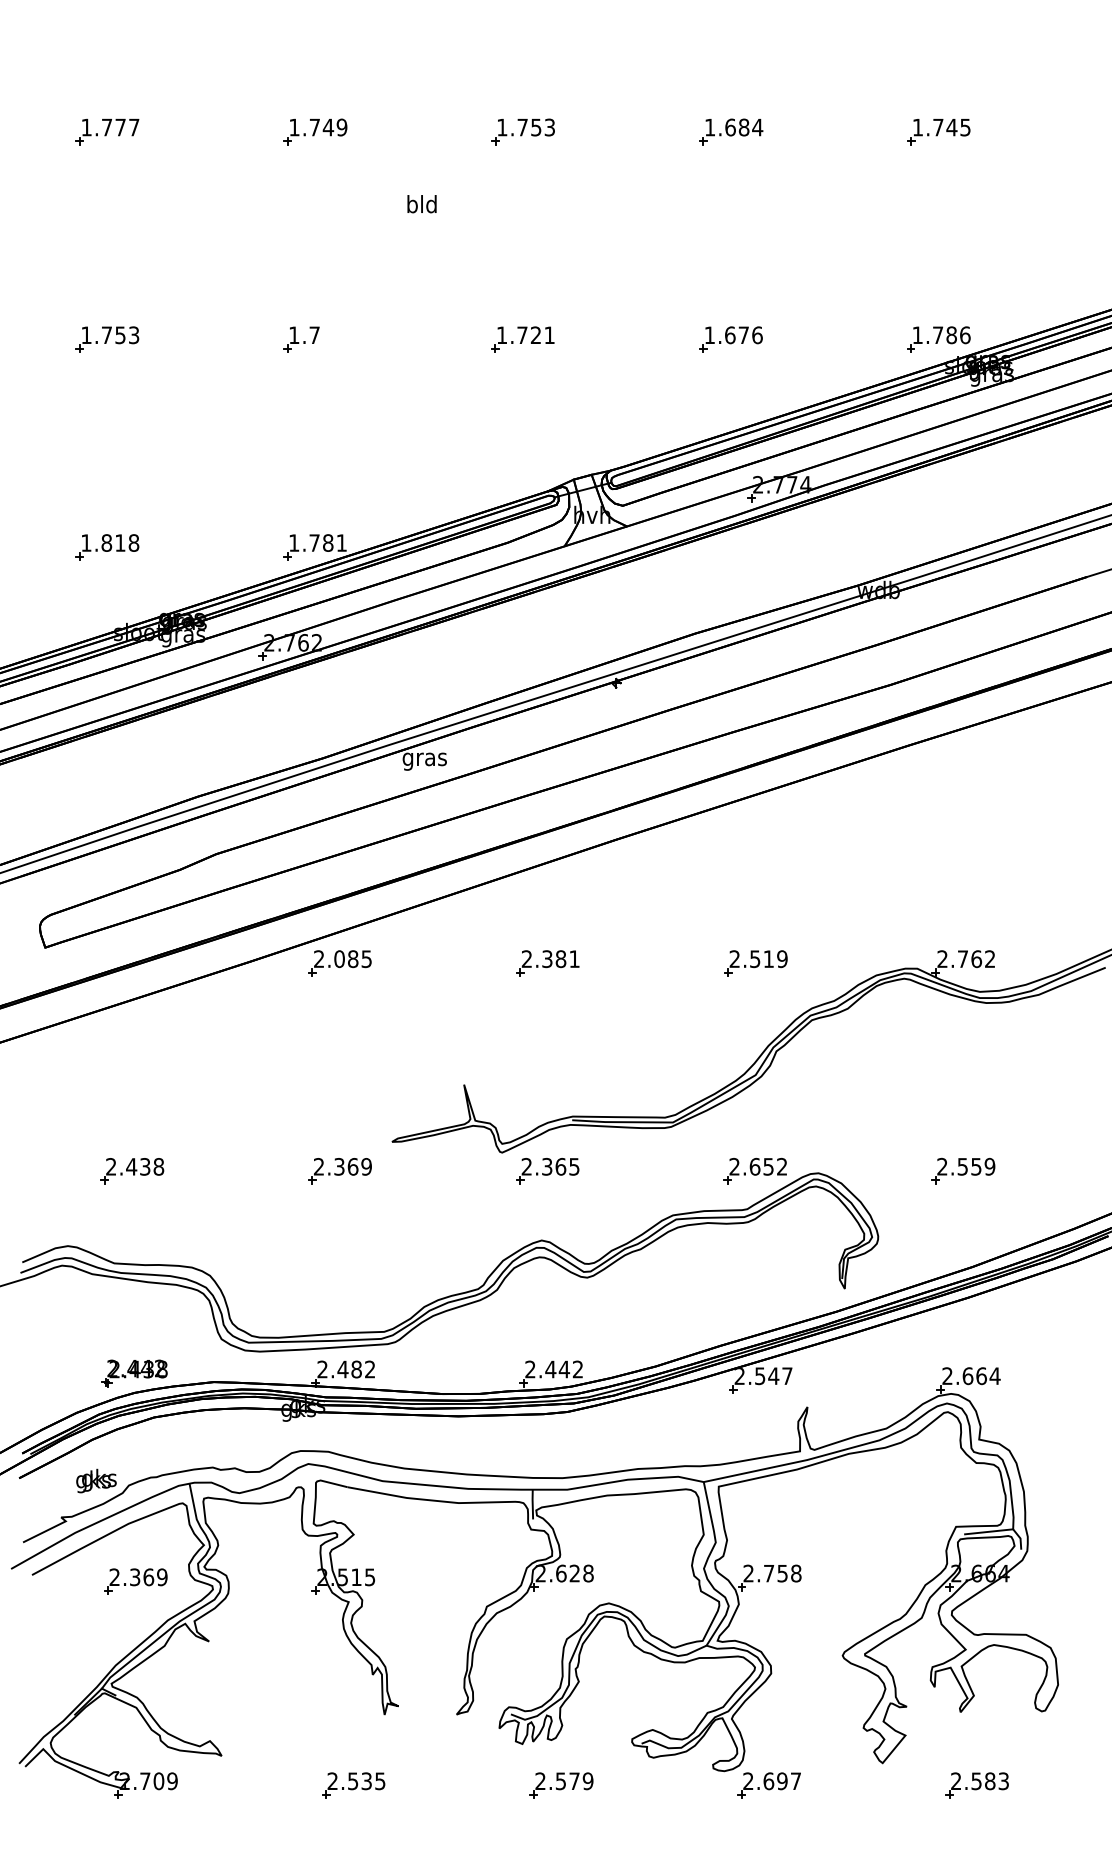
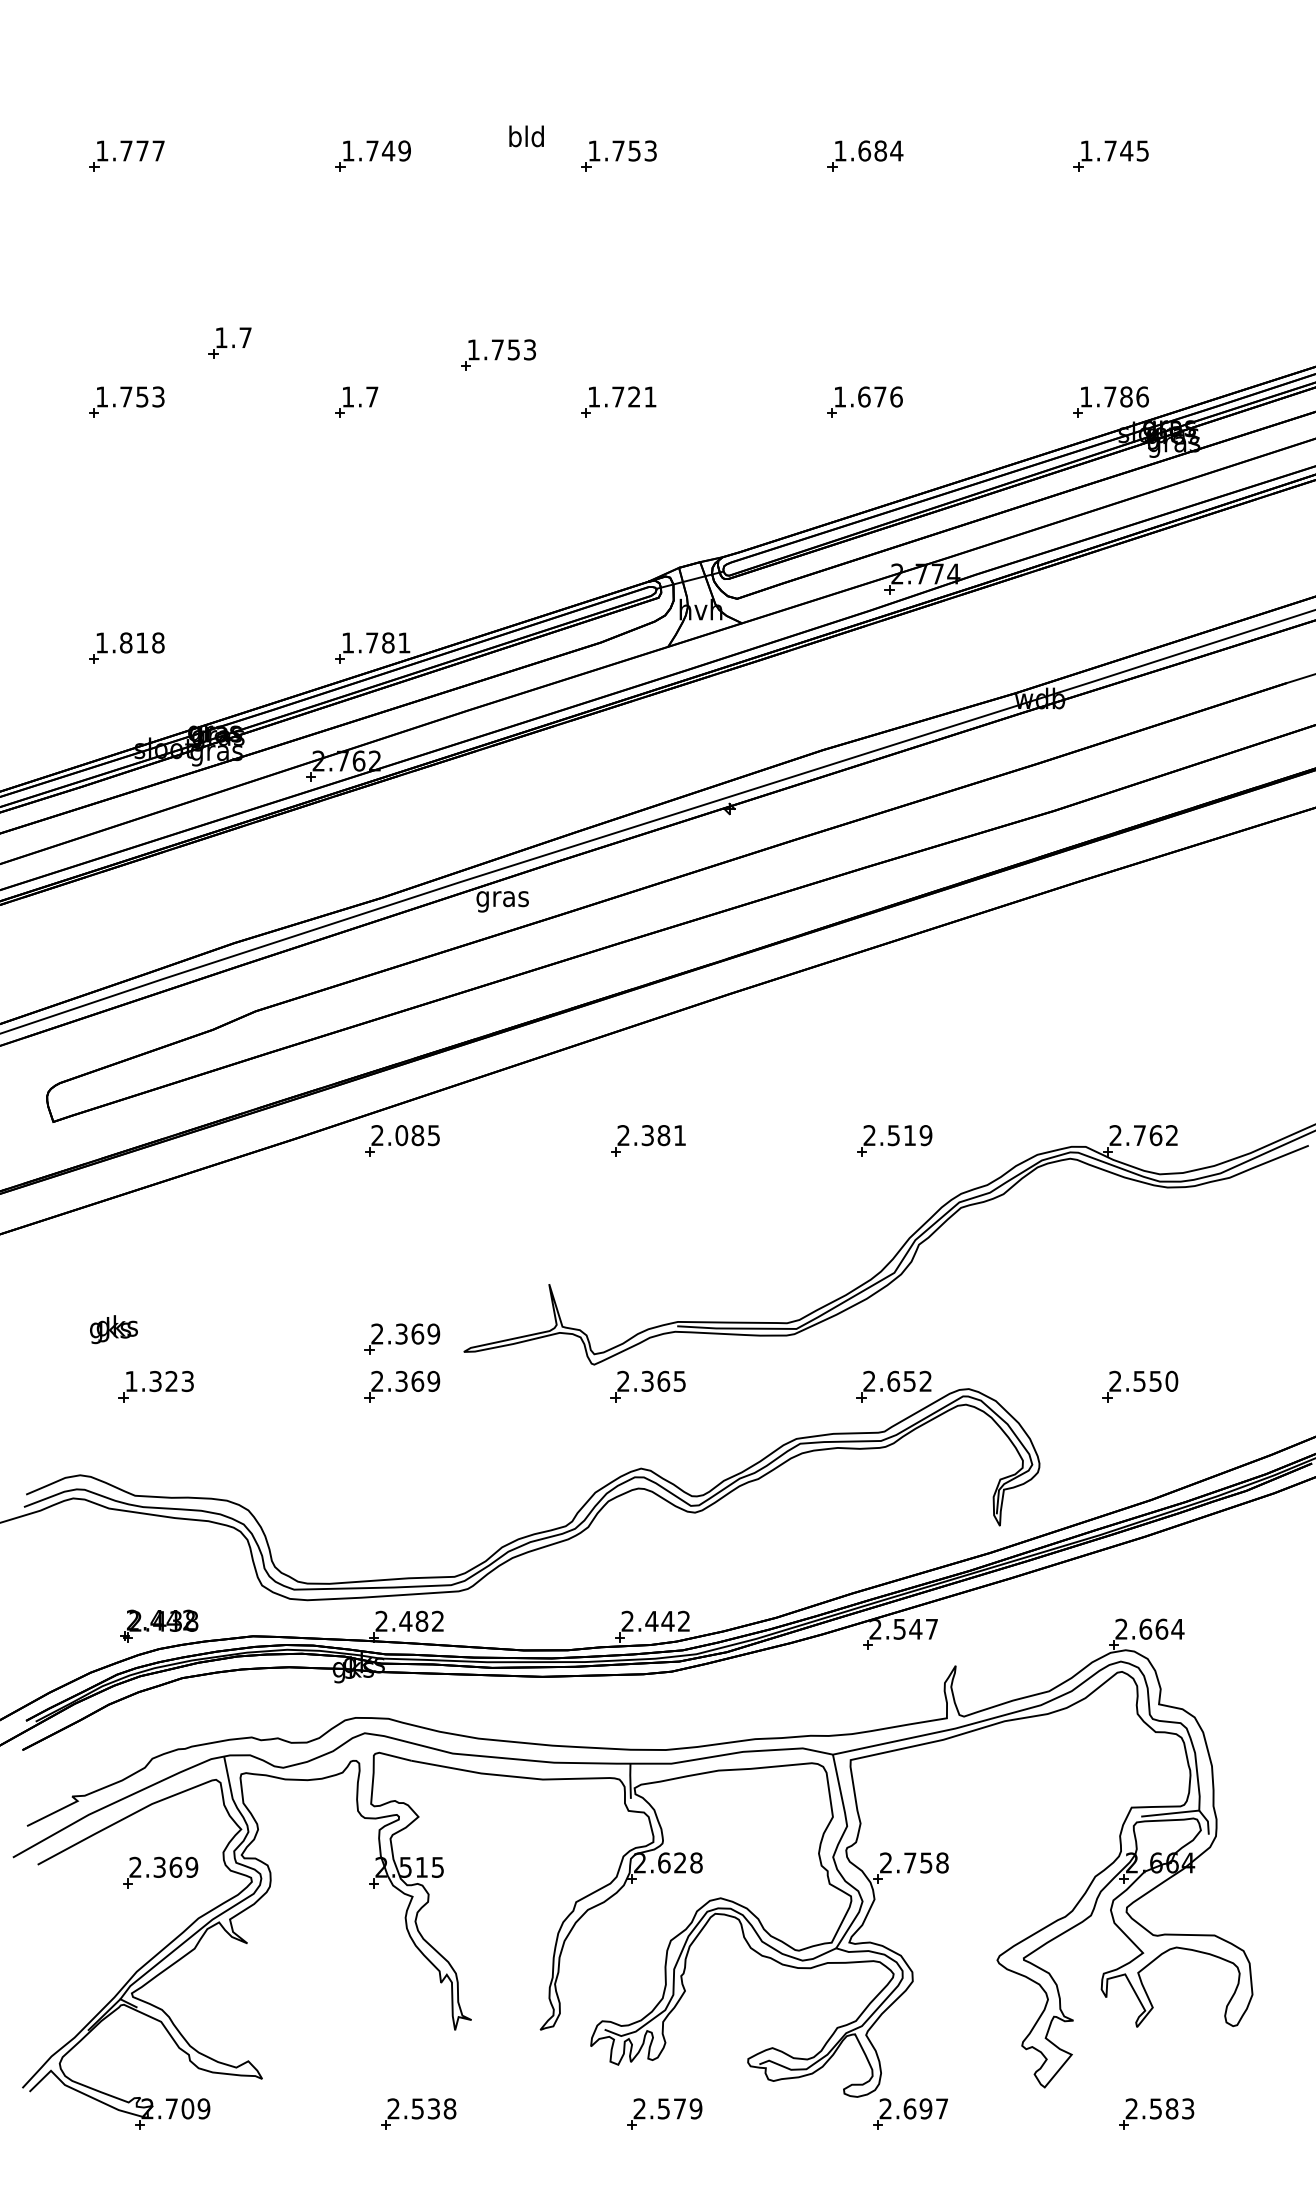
text: (421, 204) -> (525, 136), moved
part: (194, 289) -> (230, 342), added
part: (420, 299) -> (497, 354), added
part: (339, 1131) -> (401, 1339), added
text: (135, 1166) -> (160, 1381), 2.438 -> 1.323
text: (989, 1166) -> (1171, 1381), 2.559 -> 2.550
text: (96, 1480) -> (113, 1328), moved
text: (380, 1781) -> (450, 2109), 2.535 -> 2.538

